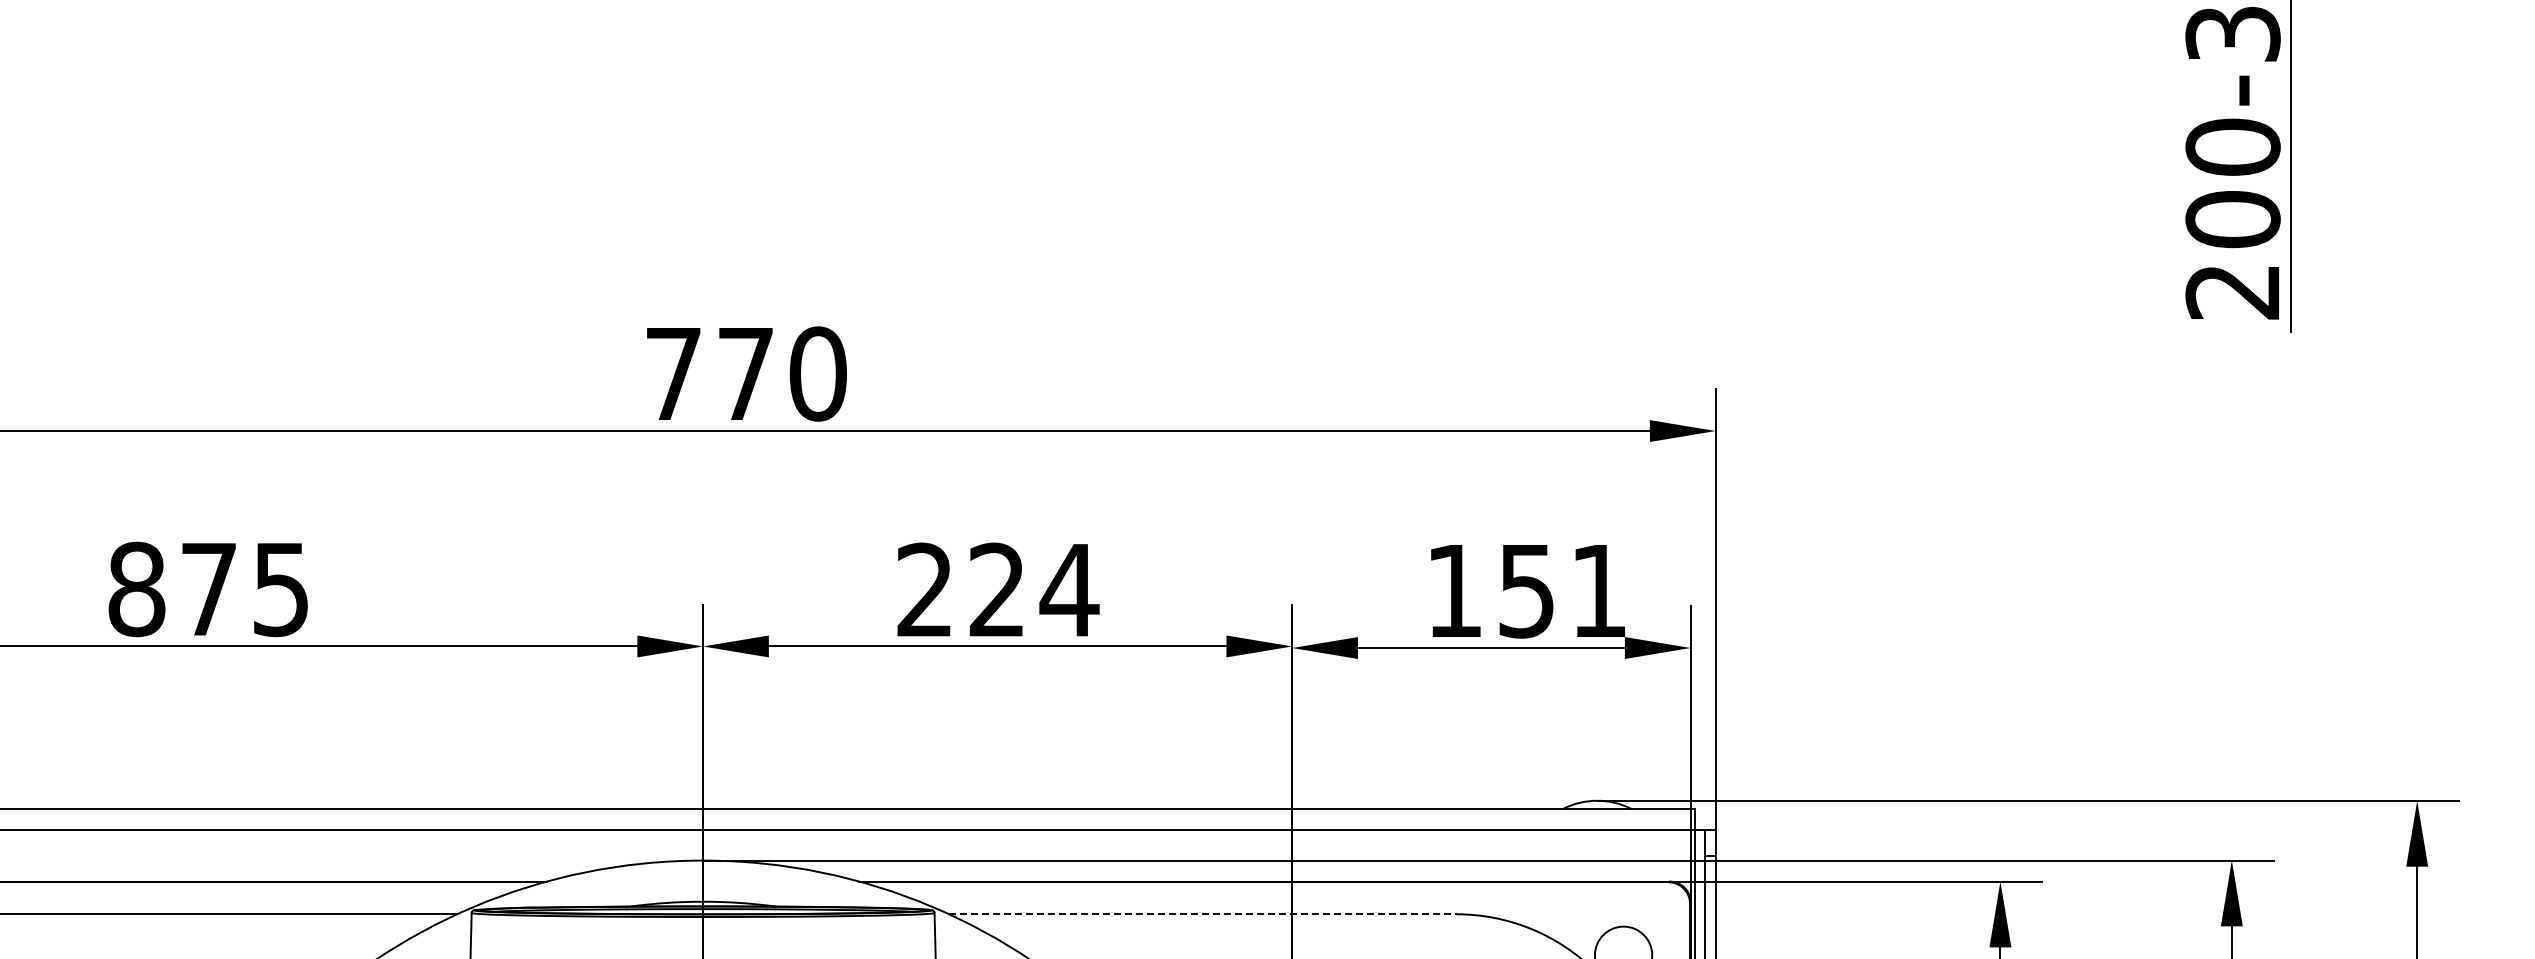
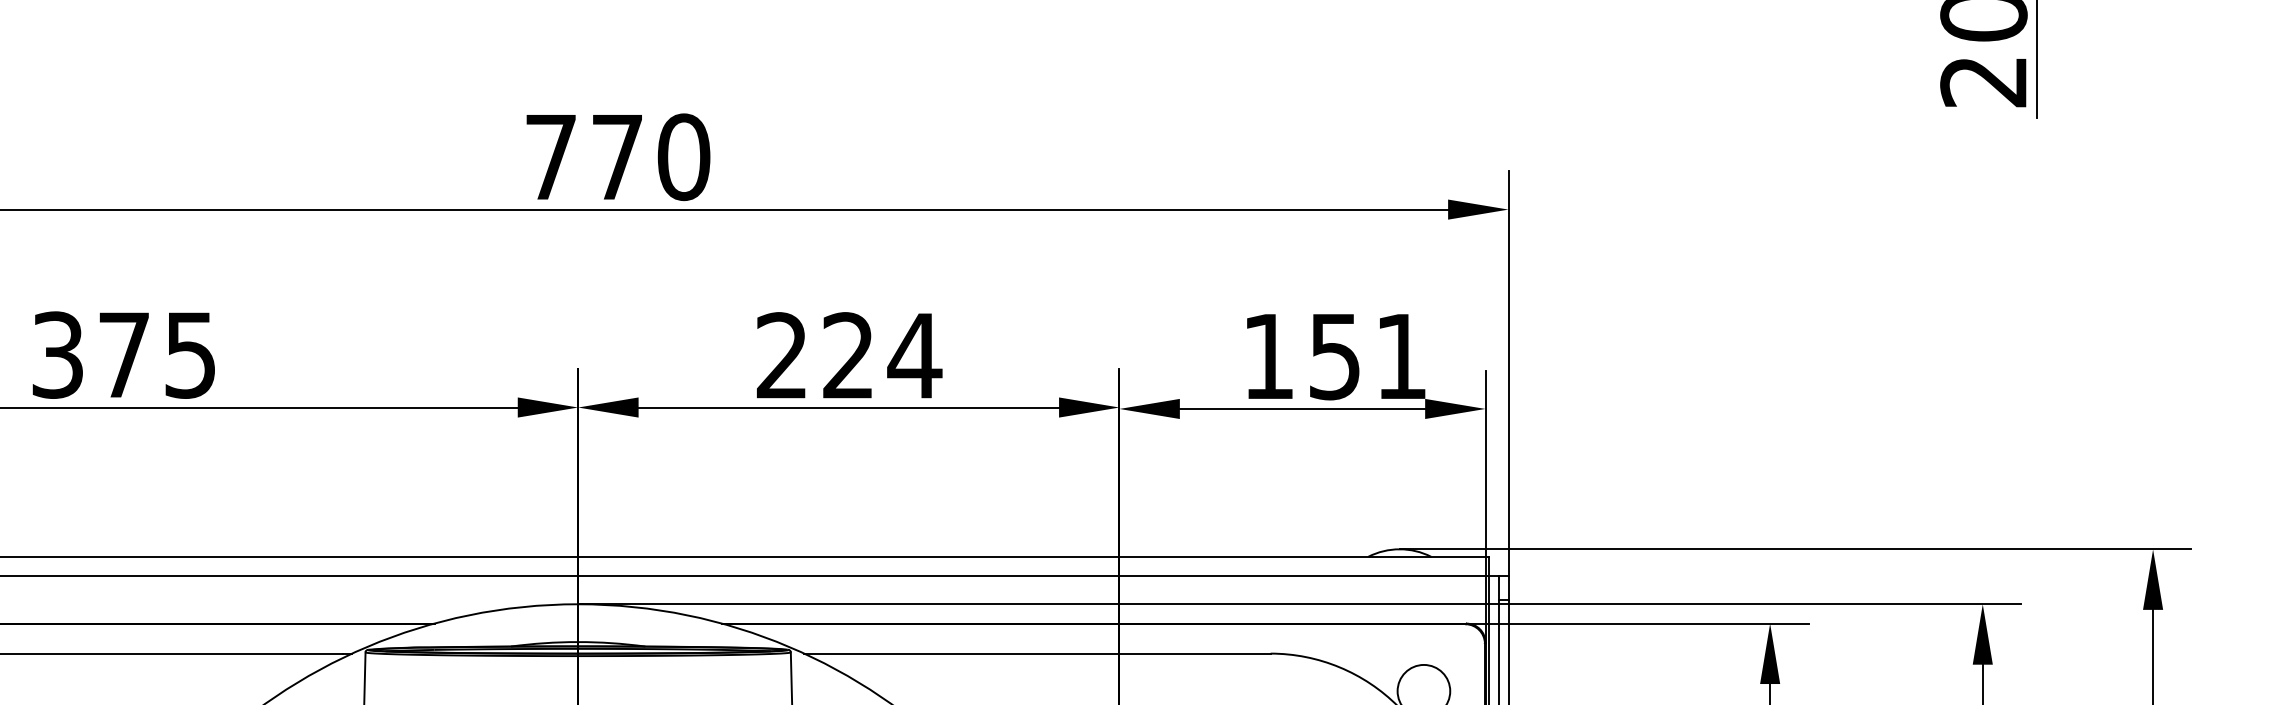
text: (136, 589) -> (57, 355), 875 -> 375
line: (1202, 914) -> (1037, 653), dashed -> solid

